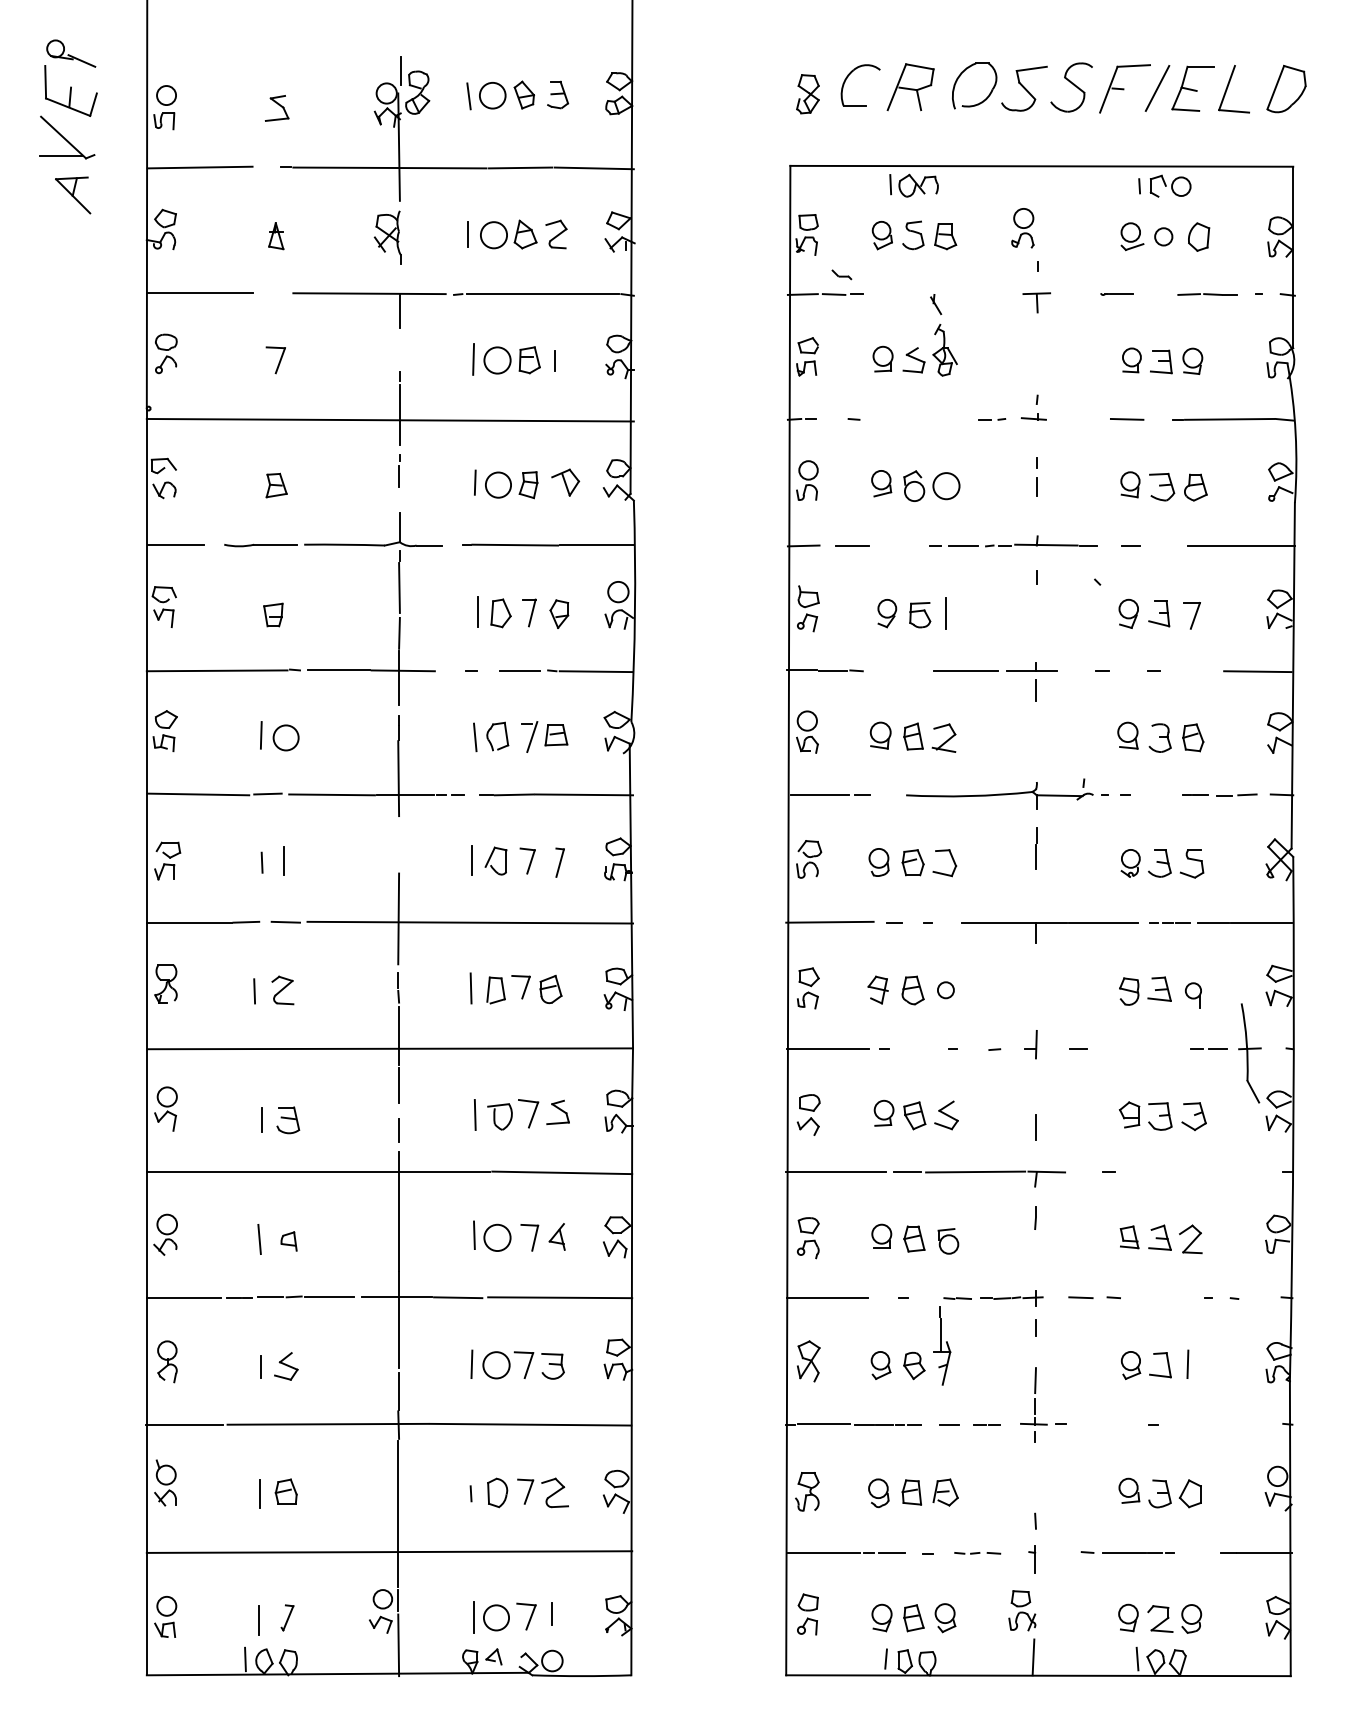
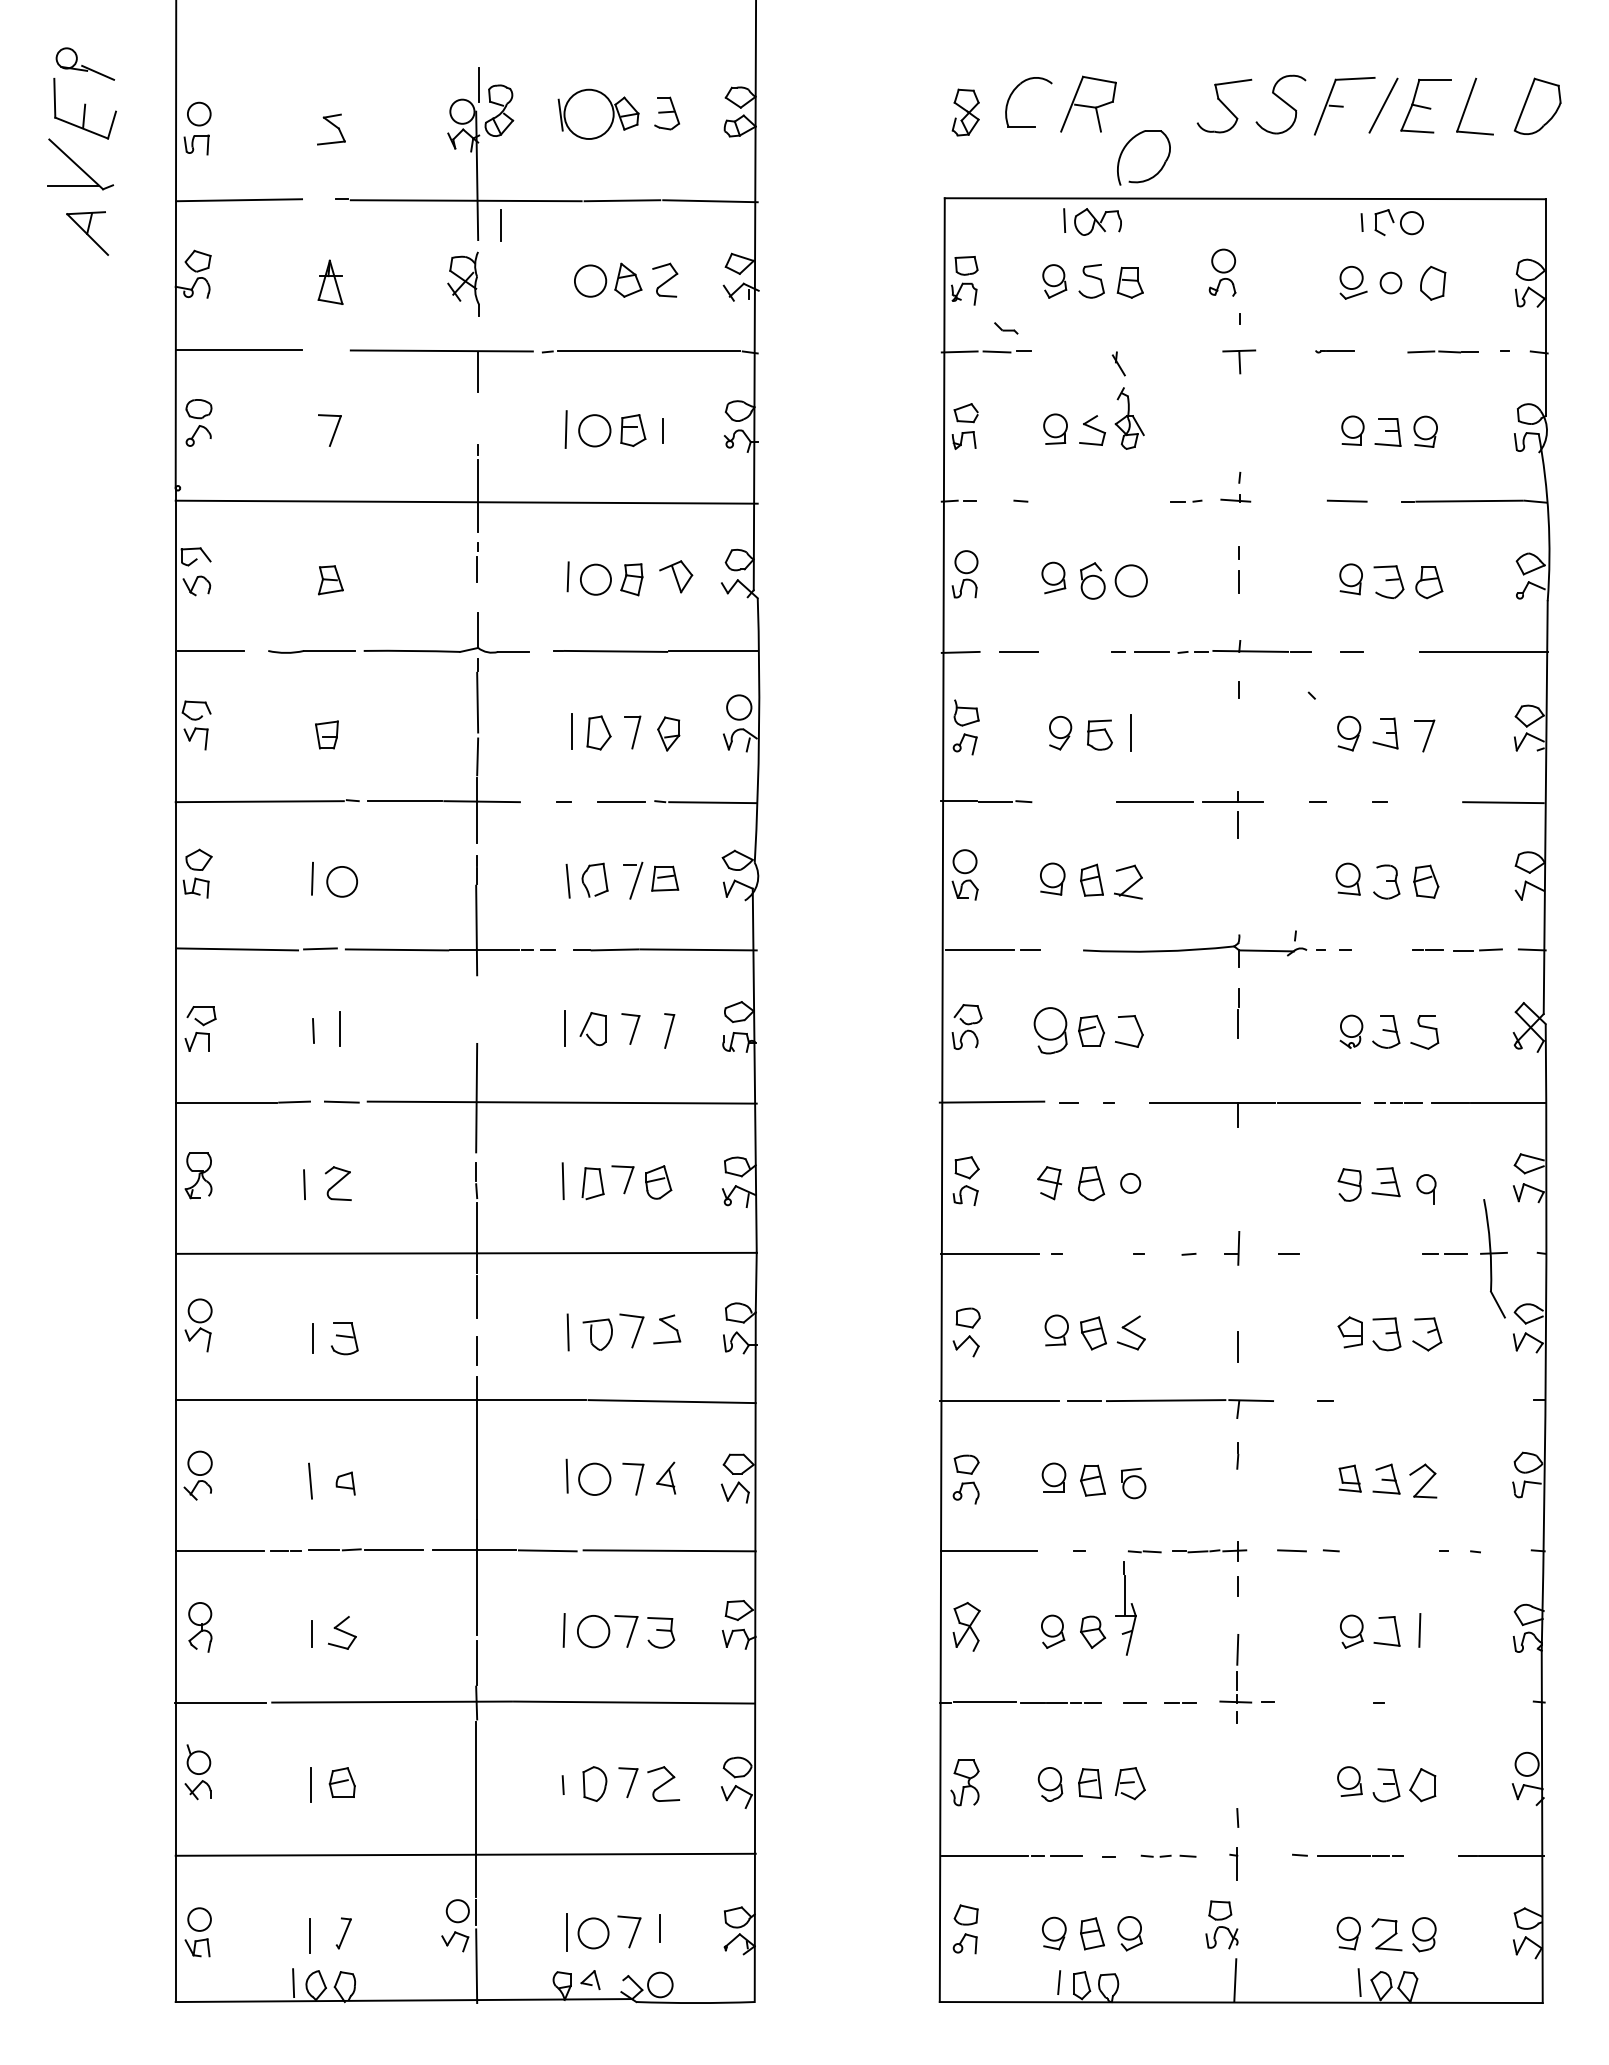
part: (960, 75) -> (1127, 145), moved
circle: (492, 95) -> (588, 114), size x1.6
line: (467, 234) -> (500, 225), moved
part: (275, 235) -> (329, 281), size x1.4
part: (878, 862) -> (1050, 1030), size x1.4

